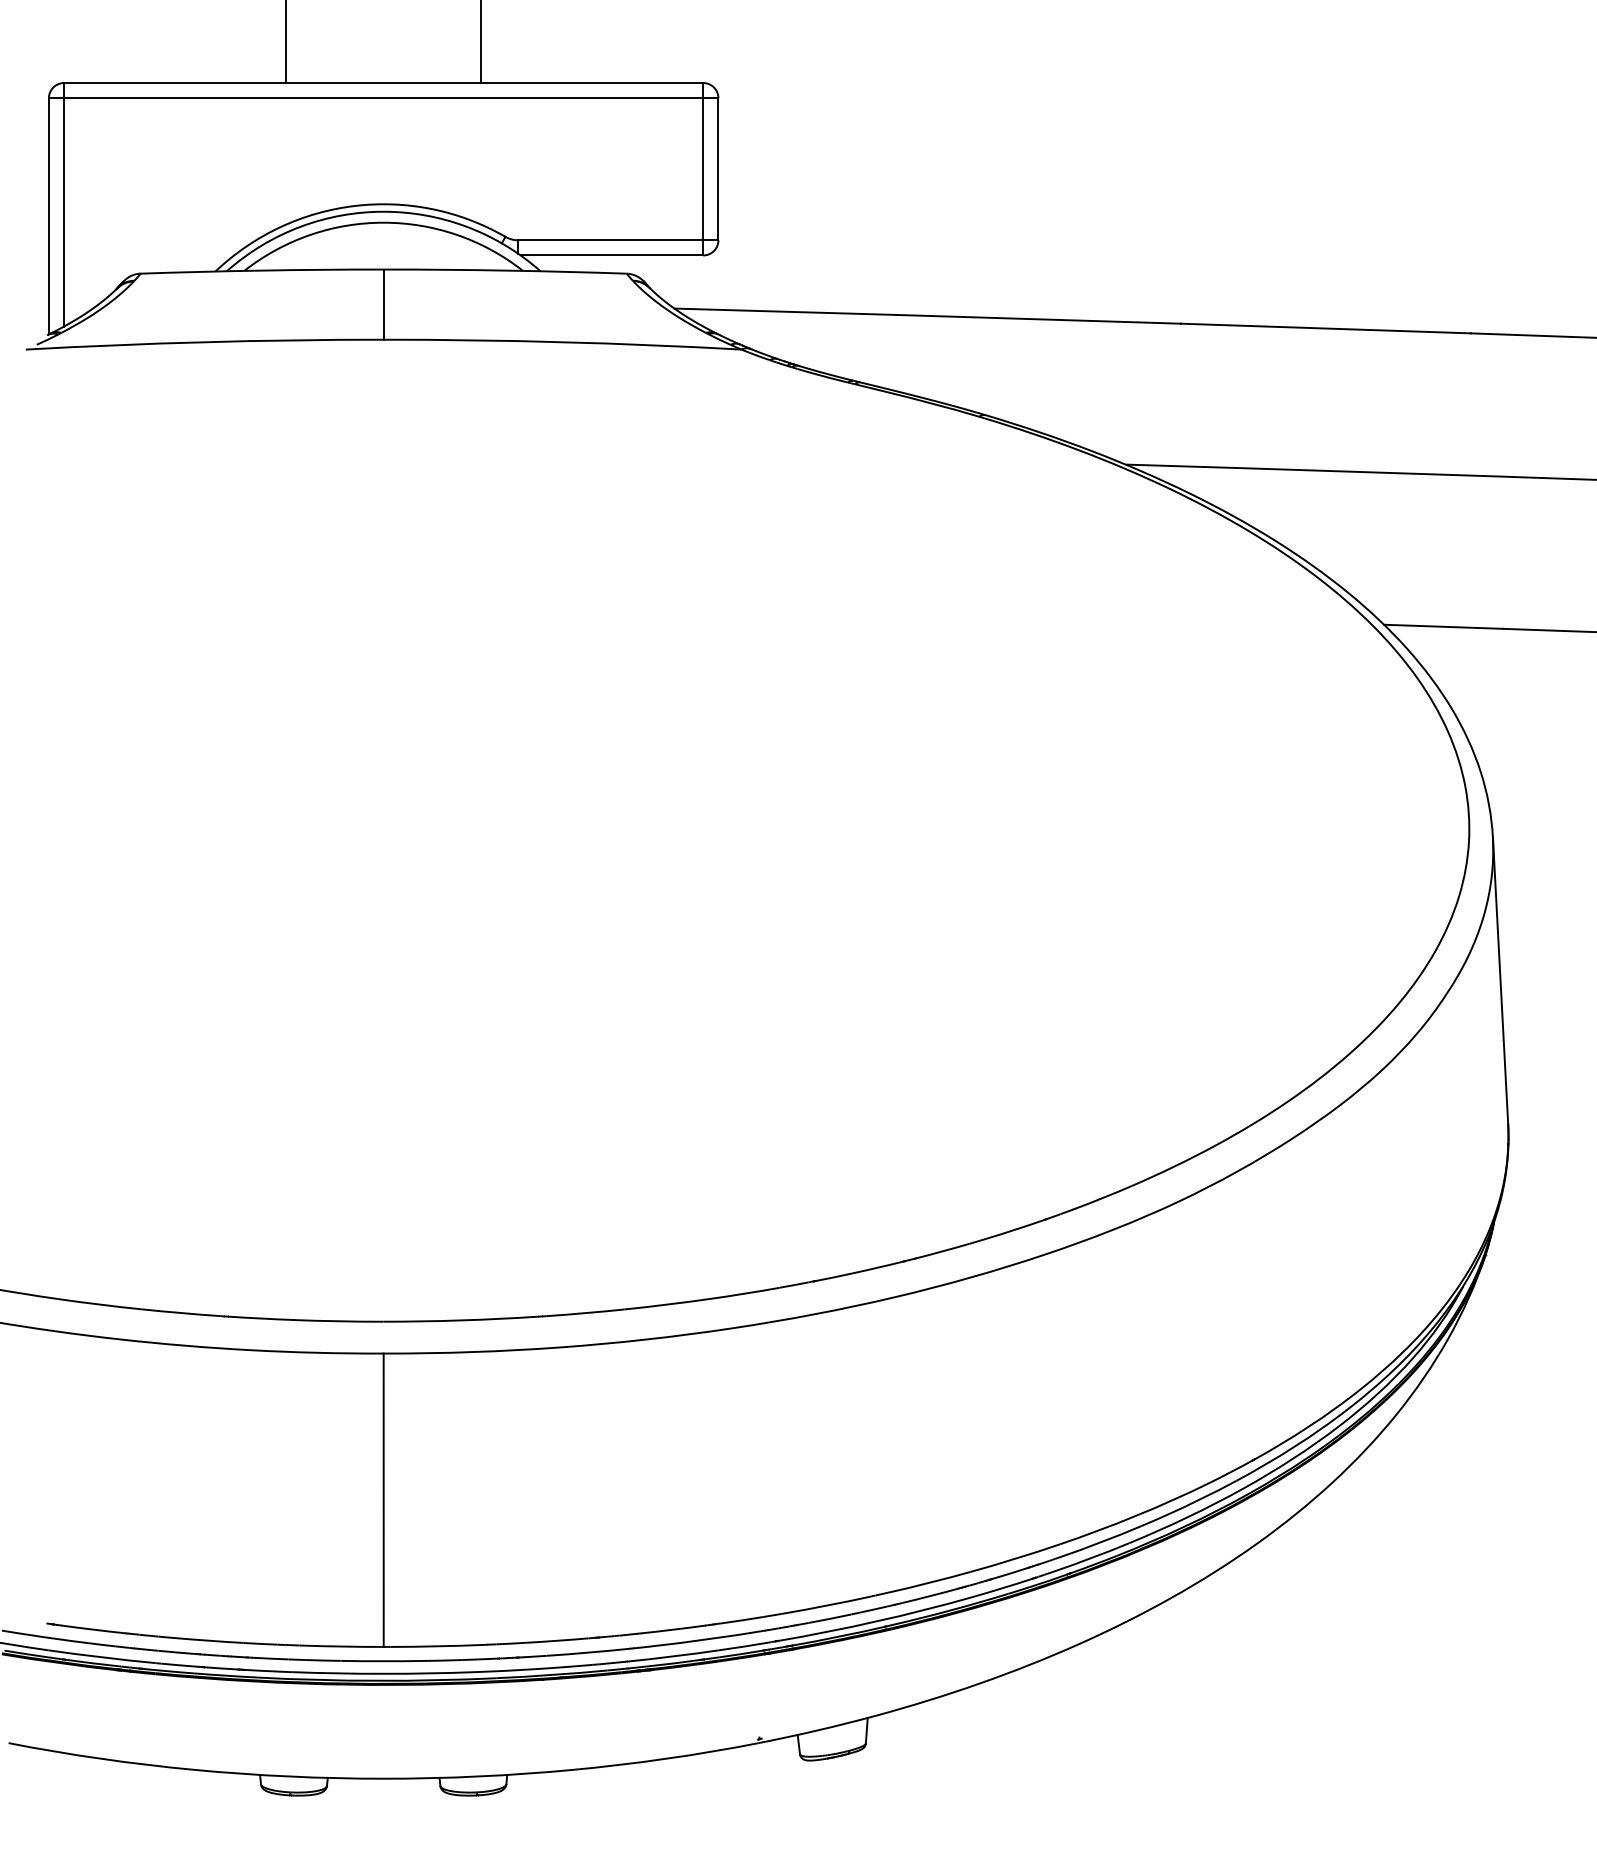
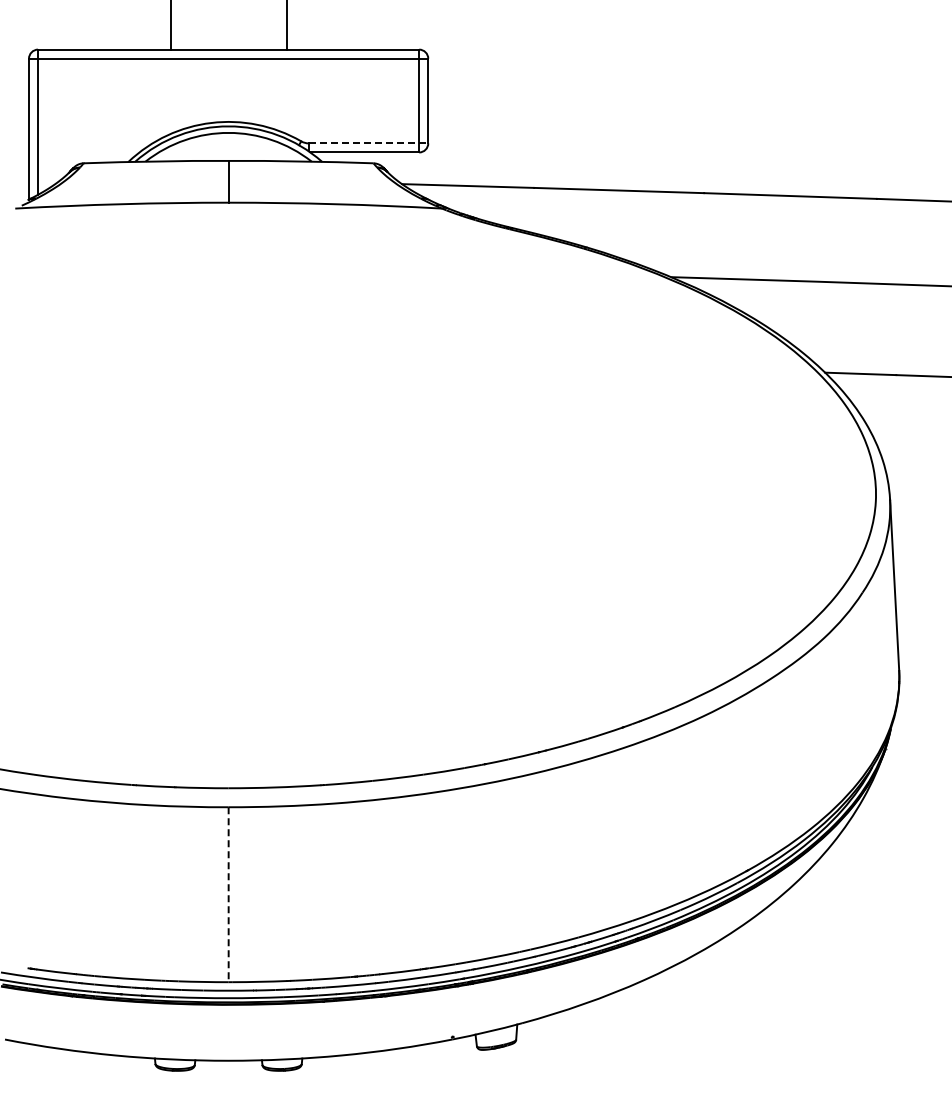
line: (618, 240) -> (368, 143), solid -> dashed
line: (383, 1501) -> (228, 895), solid -> dashed

